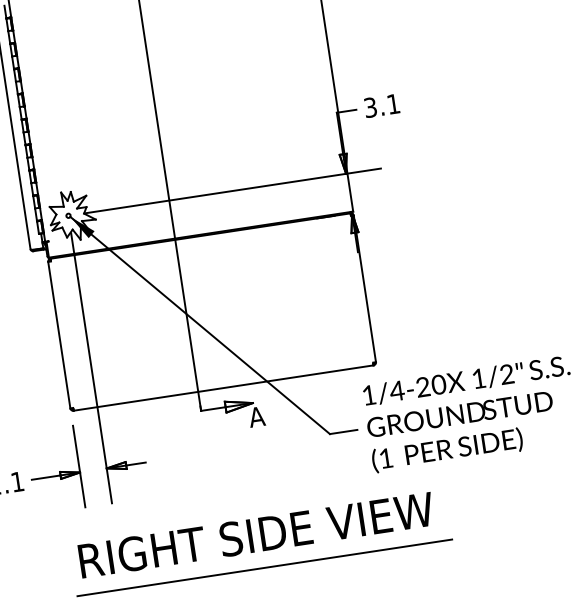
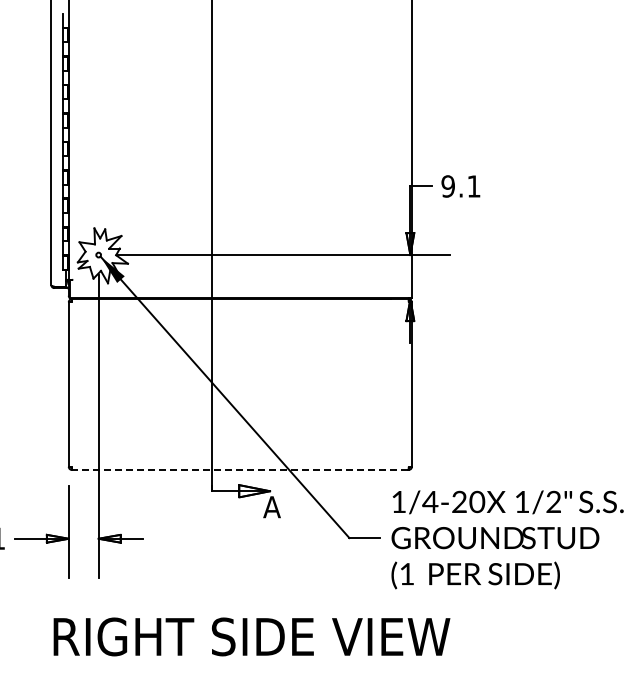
text: (369, 107) -> (447, 186), 3.1 -> 9.1
line: (222, 387) -> (239, 469), solid -> dashed
line: (264, 568) -> (255, 674), removed

